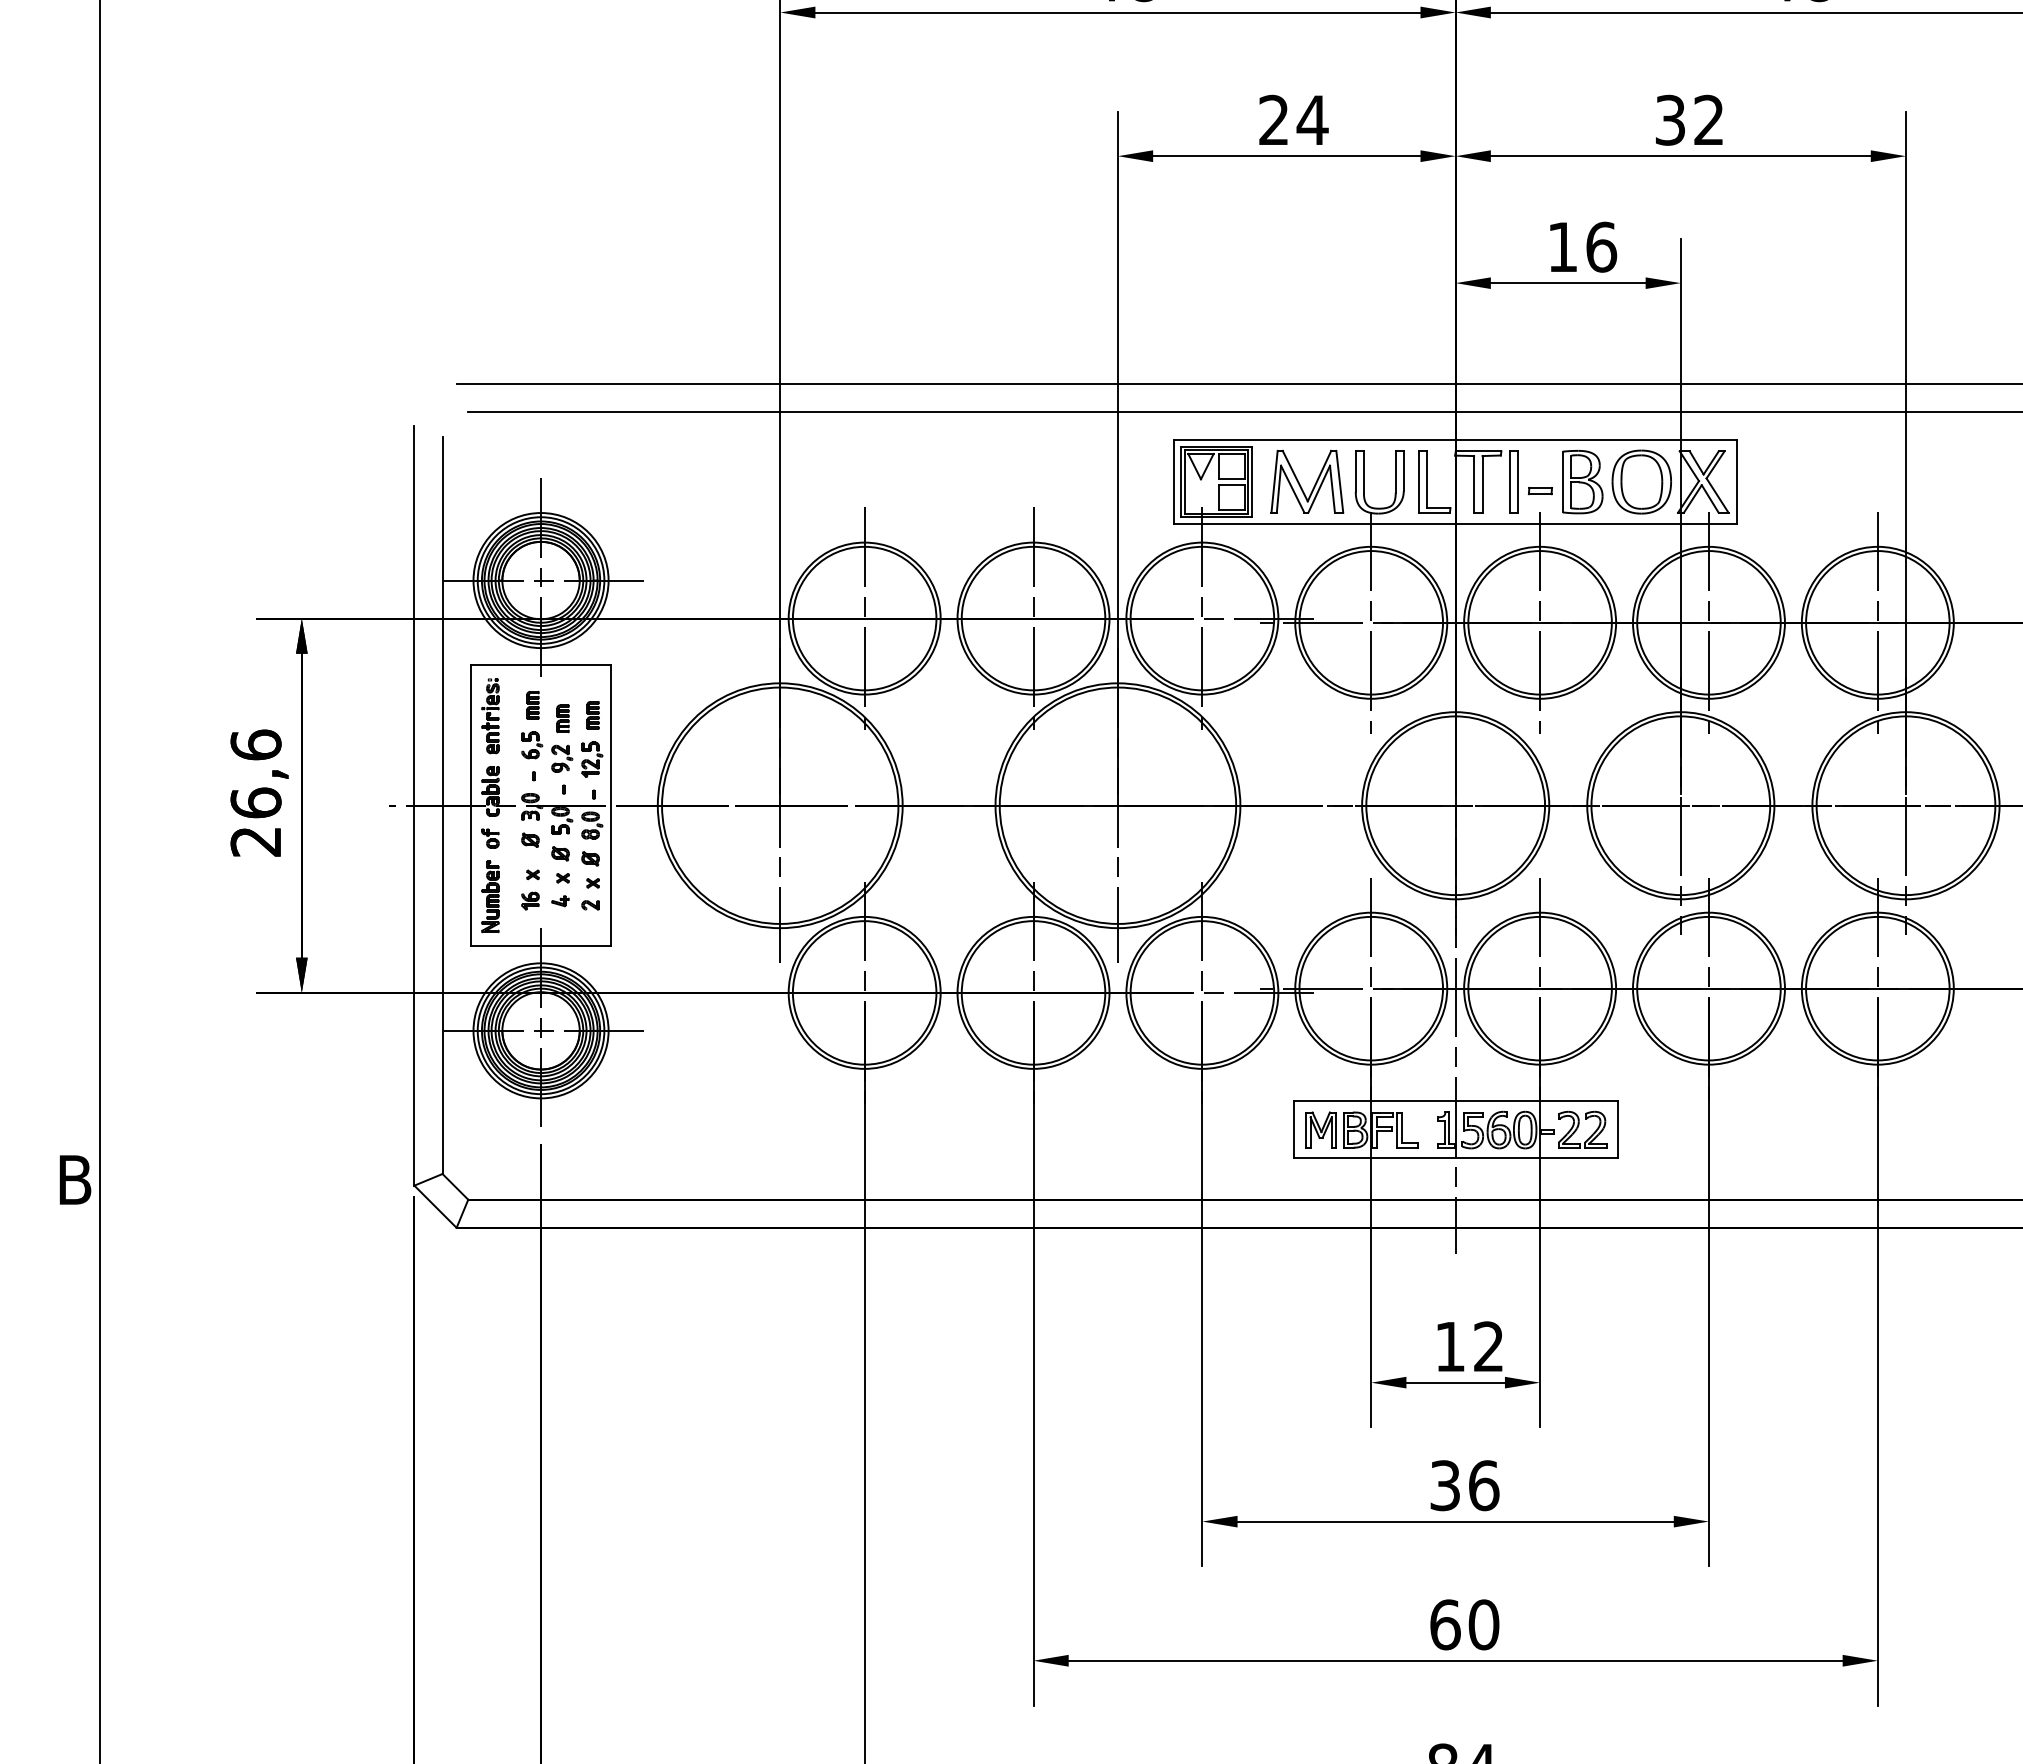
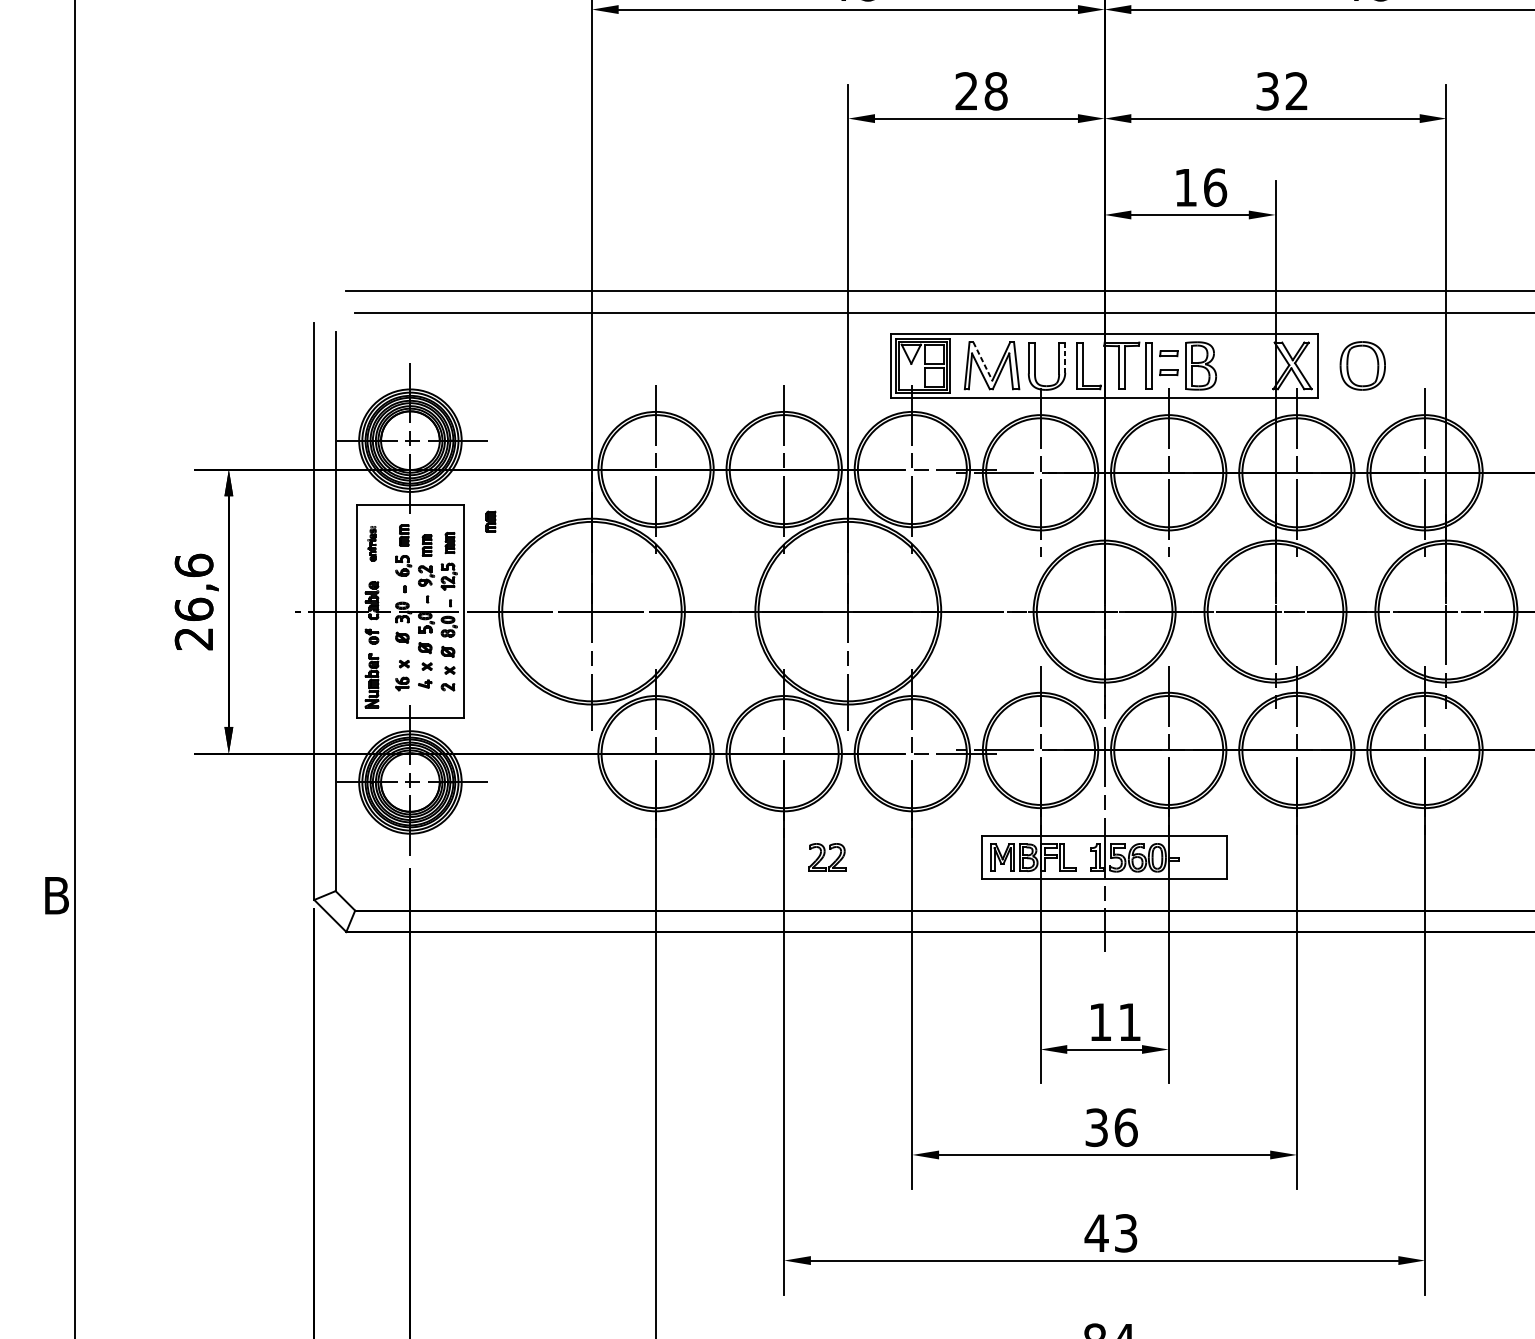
text: (1312, 119) -> (995, 90), 24 -> 28
part: (1539, 466) -> (1168, 354), added
line: (1403, 471) -> (1065, 357), solid -> dashed
line: (1295, 476) -> (983, 361), solid -> dashed
part: (1641, 481) -> (1362, 365), moved
part: (646, 687) -> (490, 521), added
part: (490, 716) -> (372, 543), size x0.6
part: (1582, 1129) -> (827, 857), moved
text: (1488, 1346) -> (1129, 1022), 12 -> 11
text: (1464, 1624) -> (1111, 1233), 60 -> 43

